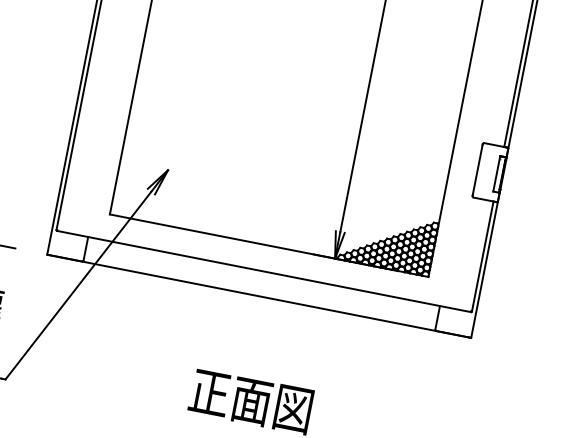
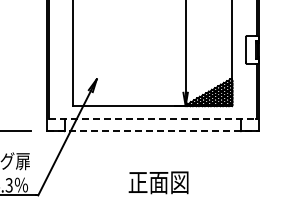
line: (263, 270) -> (152, 118), solid -> dashed
line: (260, 296) -> (153, 131), solid -> dashed

